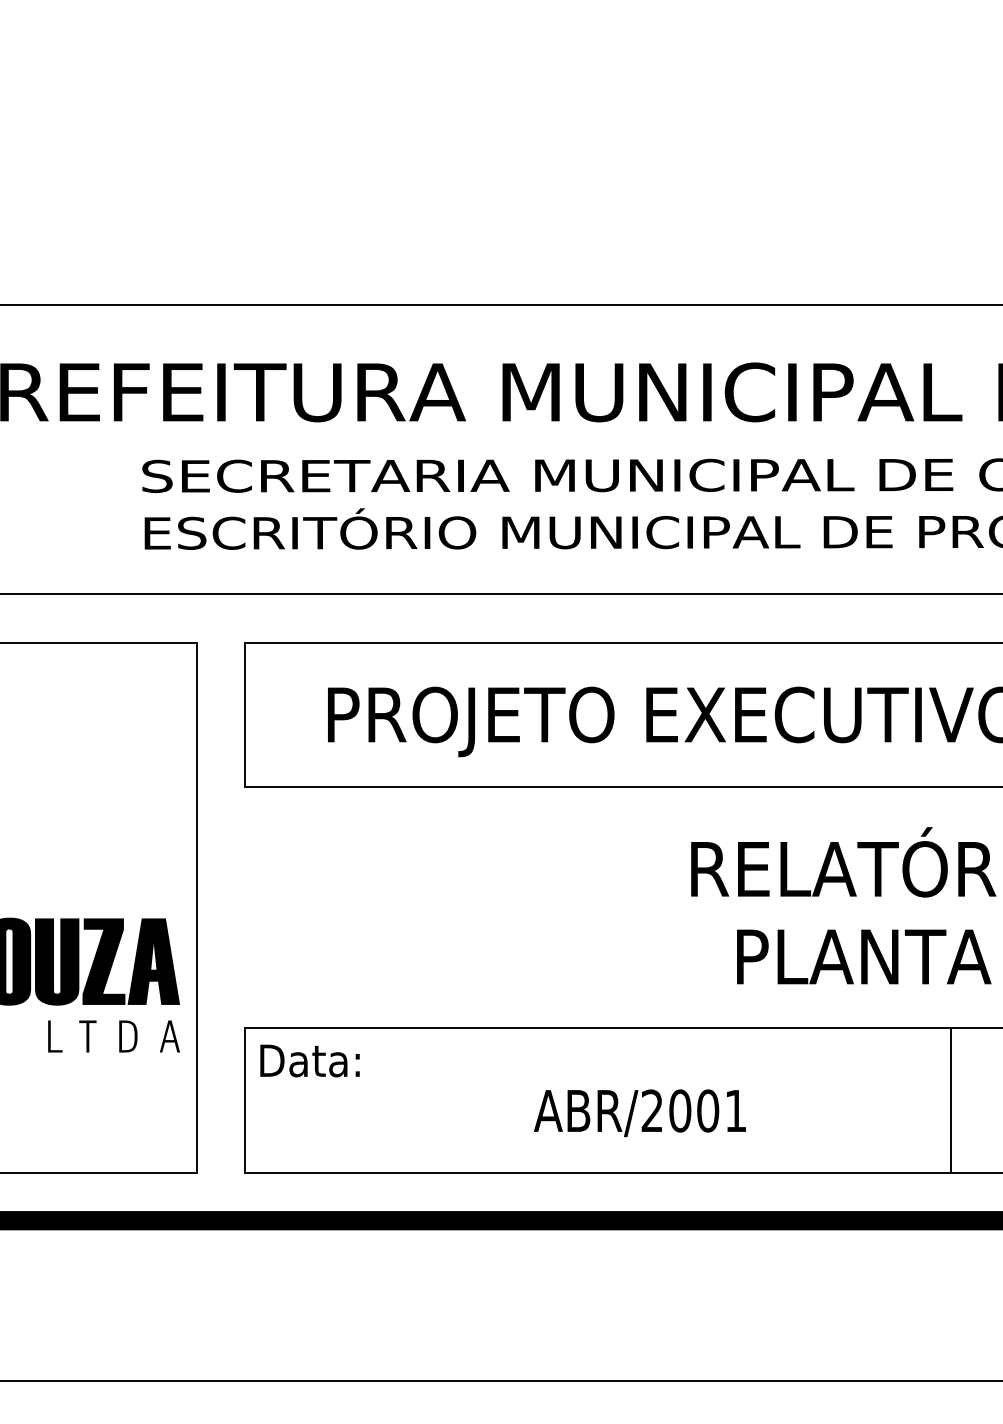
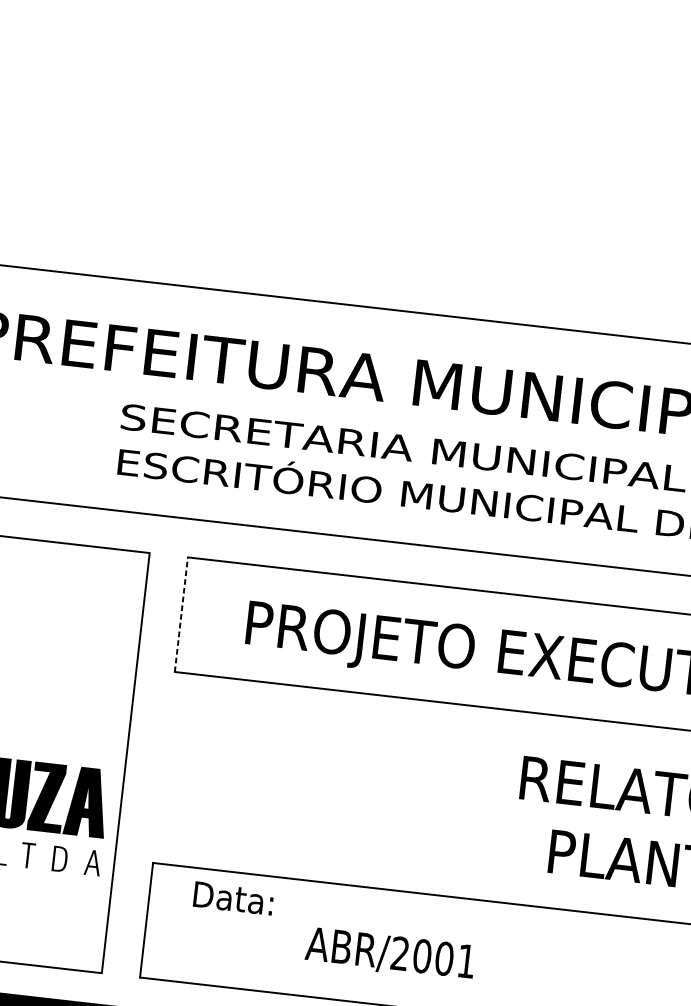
line: (244, 714) -> (181, 614), solid -> dashed
text: (309, 1060) -> (233, 898), moved
text: (639, 1113) -> (389, 954), moved

